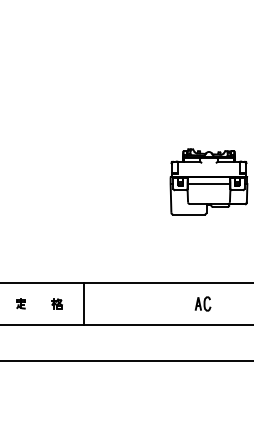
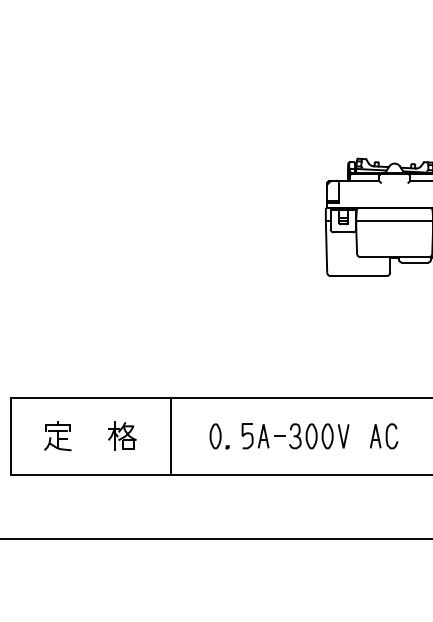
part: (20, 303) -> (56, 435), size x1.67
part: (57, 303) -> (122, 435), size x1.43
part: (144, 303) -> (278, 435), added

